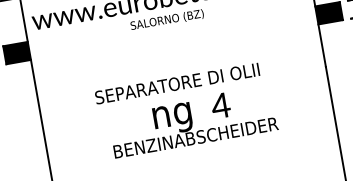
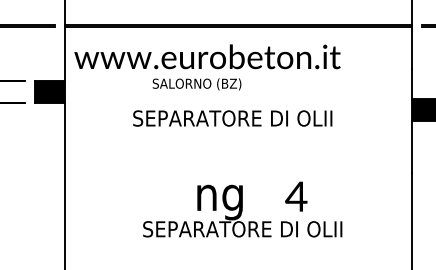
text: (166, 20) -> (196, 84), moved
text: (177, 83) -> (232, 118), moved
text: (220, 105) -> (296, 196), moved
text: (195, 138) -> (242, 229), BENZINABSCHEIDER -> SEPARATORE DI OLII

